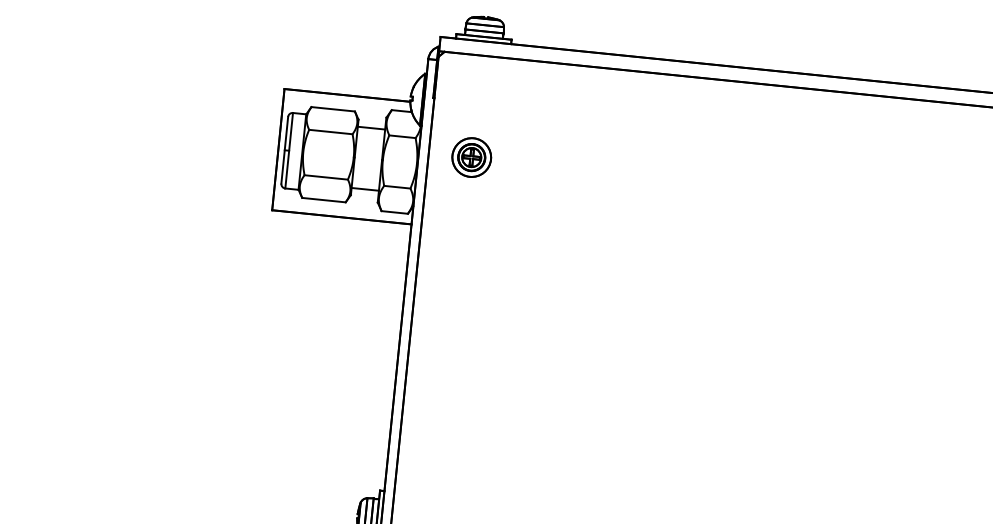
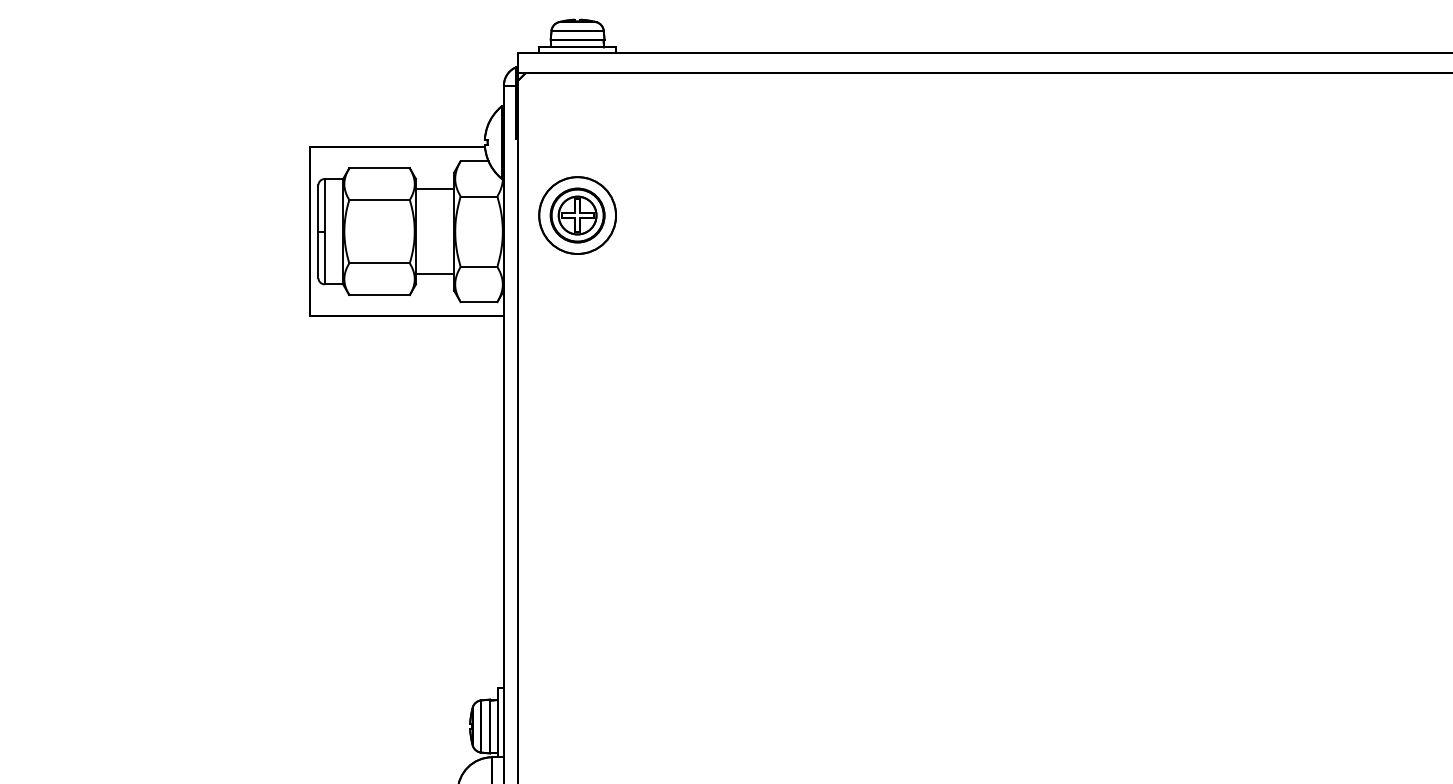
part: (471, 157) -> (577, 215), size x1.43

